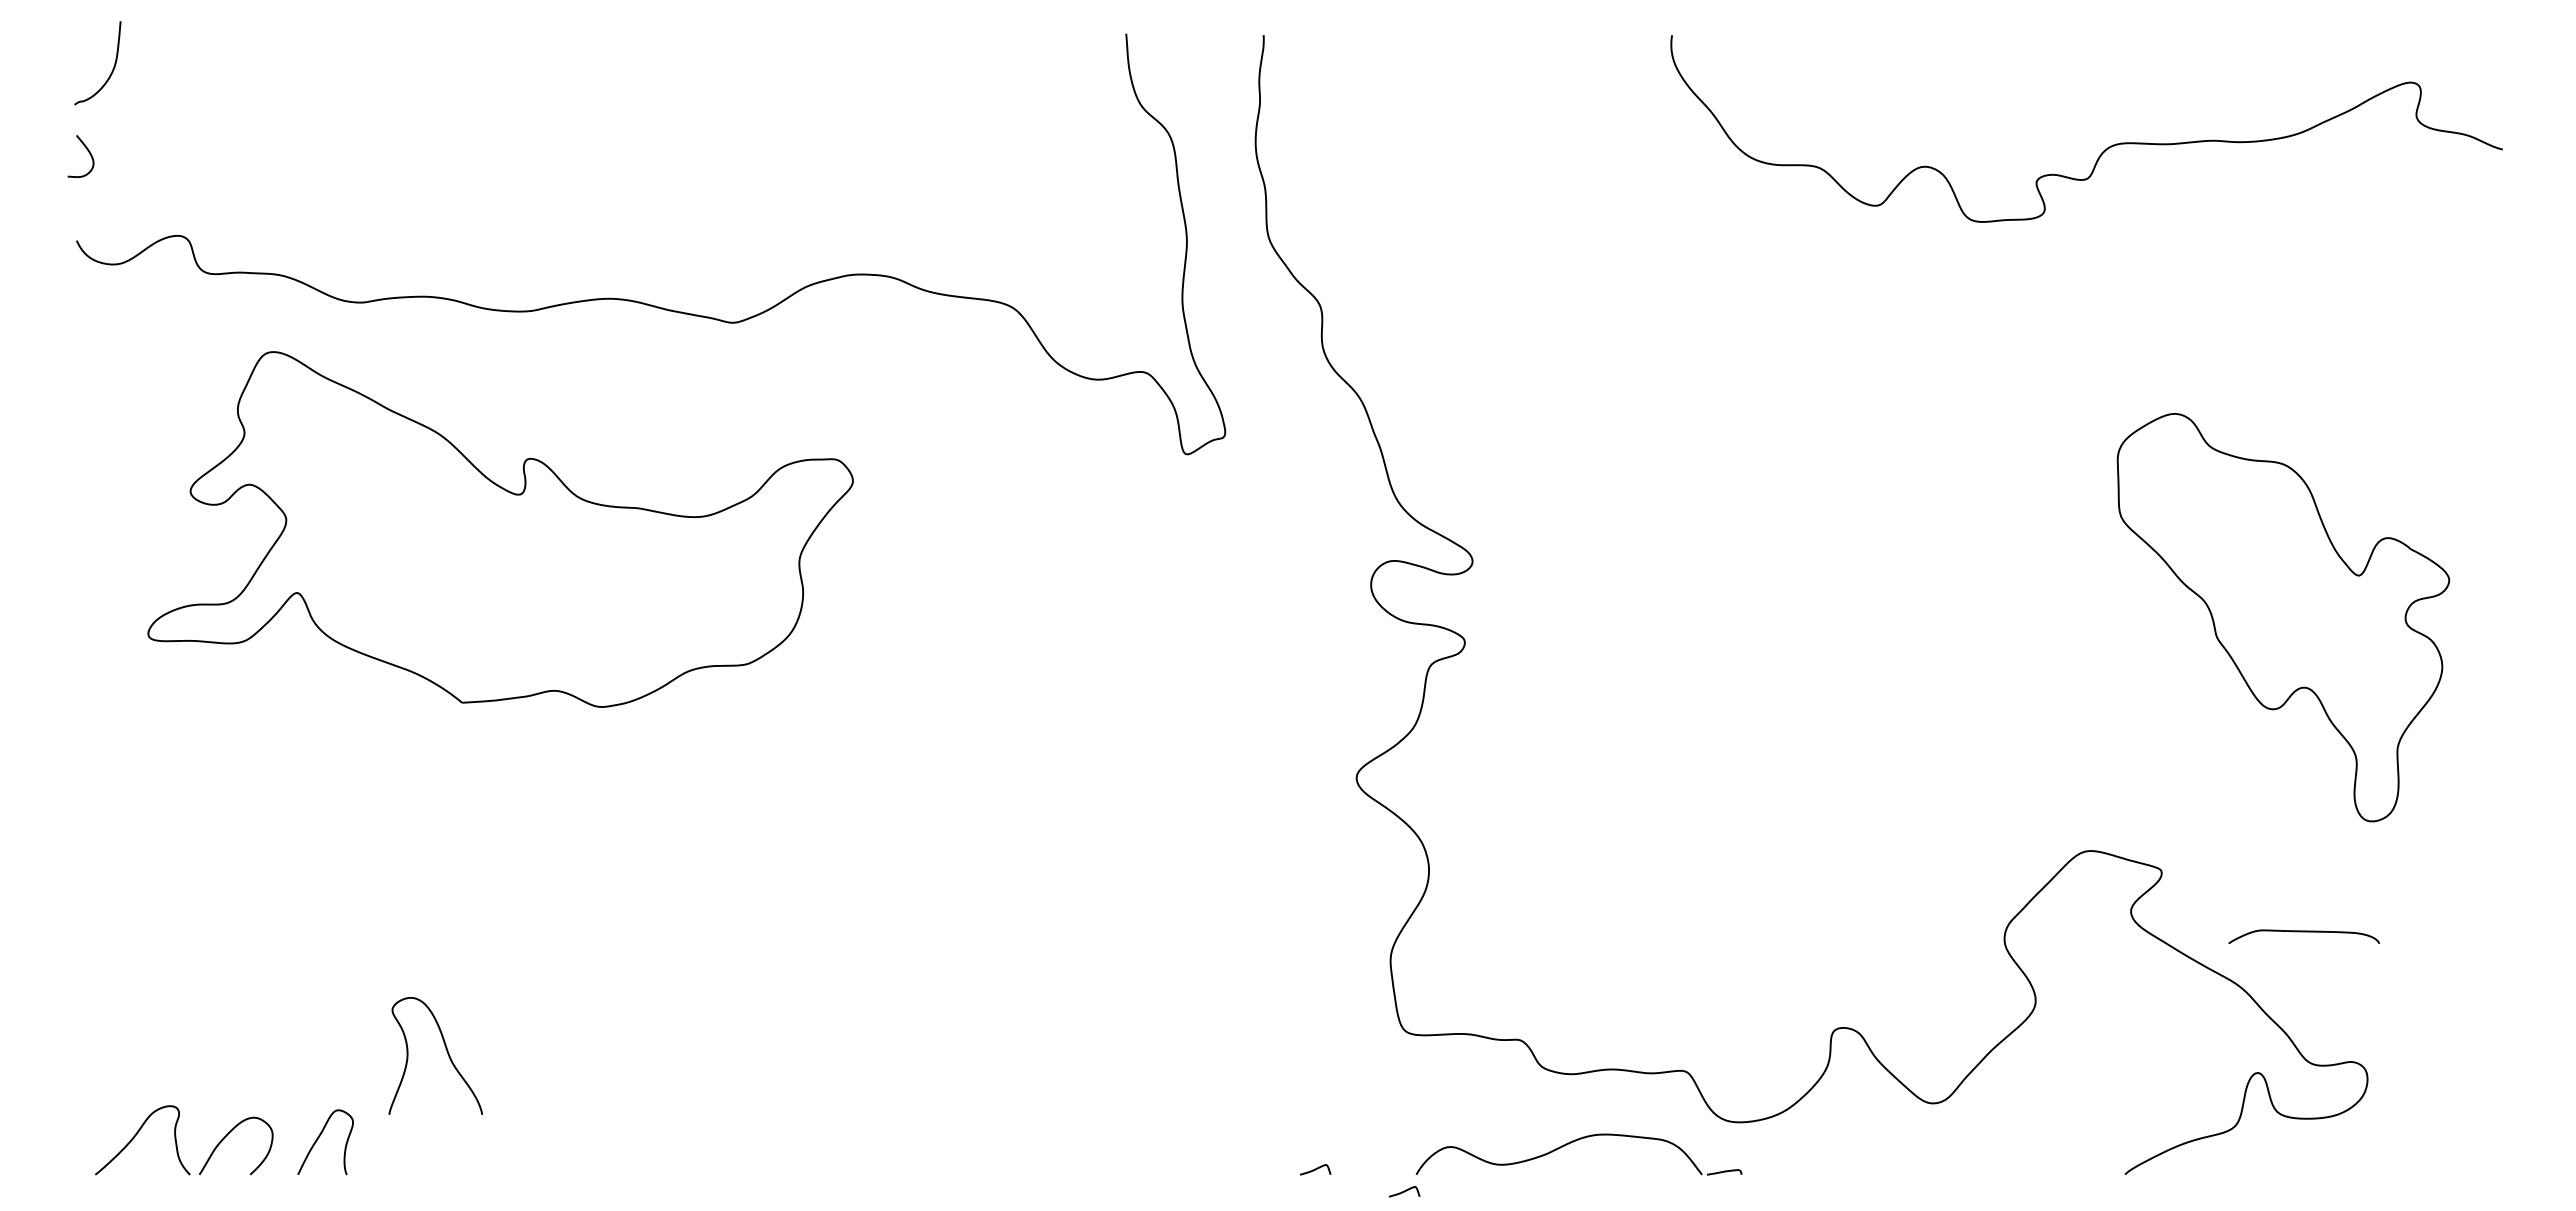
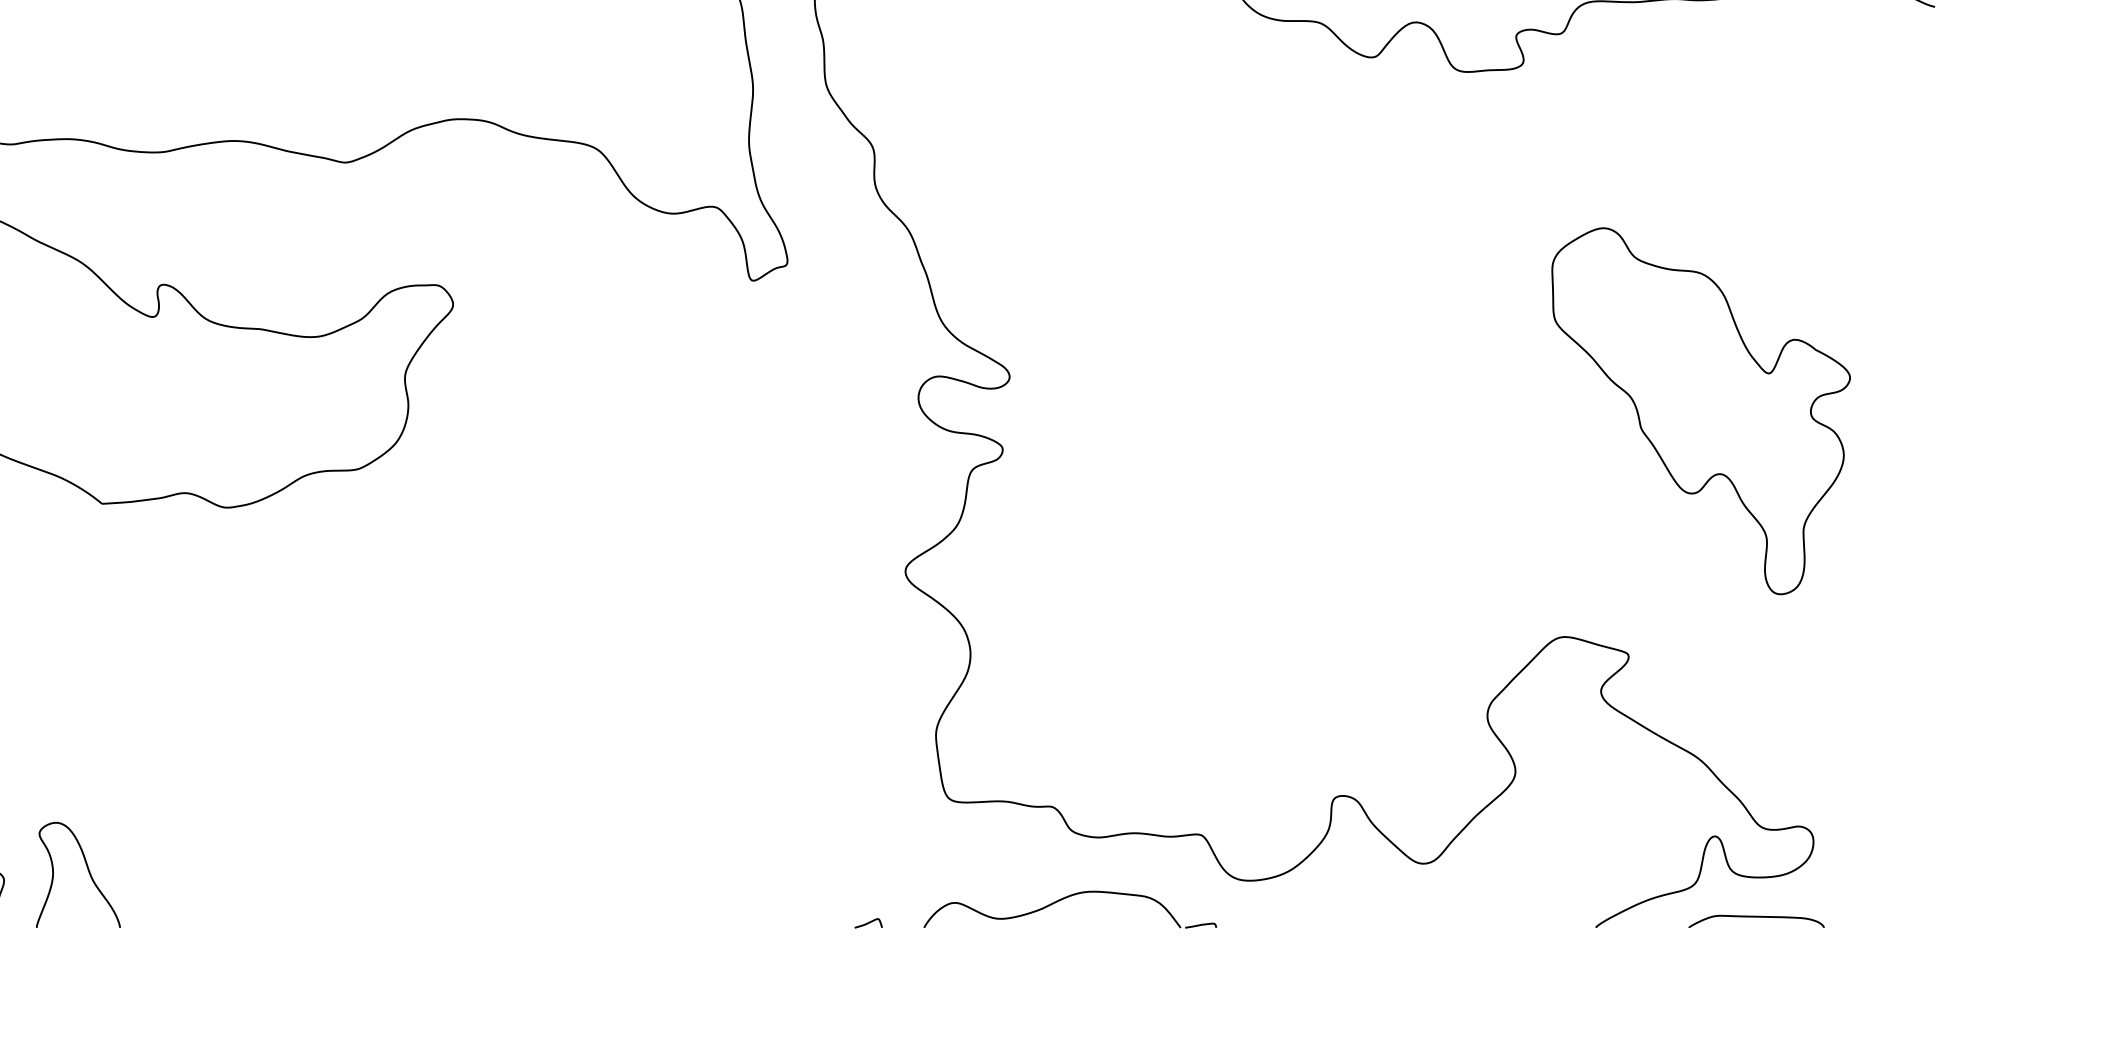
part: (2283, 617) -> (1701, 411), moved
curve: (2303, 932) -> (1755, 917), moved
curve: (446, 1051) -> (88, 870), moved
part: (1573, 1142) -> (1065, 898), moved
curve: (1404, 1191) -> (948, 942), removed

